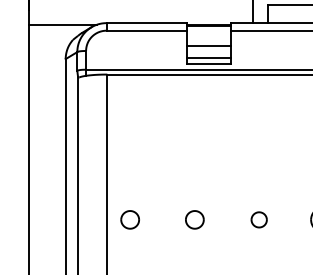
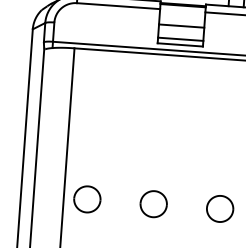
part: (129, 219) -> (86, 199), size x1.43
part: (194, 219) -> (153, 203), size x1.43
part: (258, 219) -> (219, 208), size x1.67

